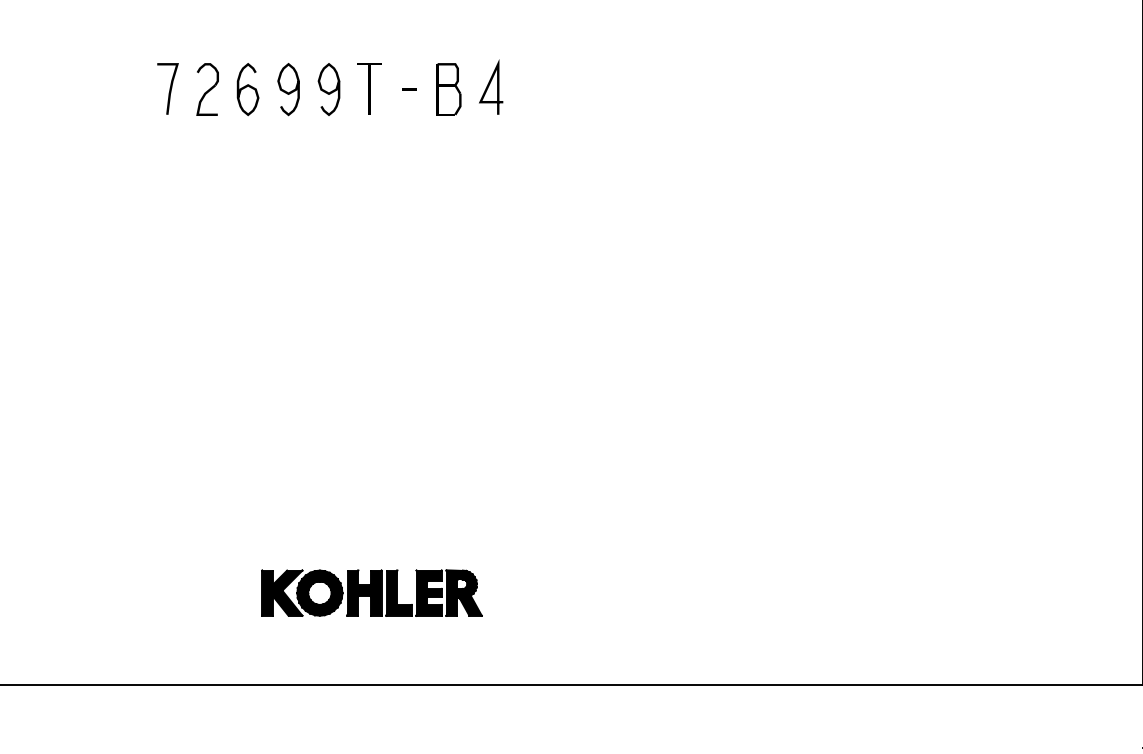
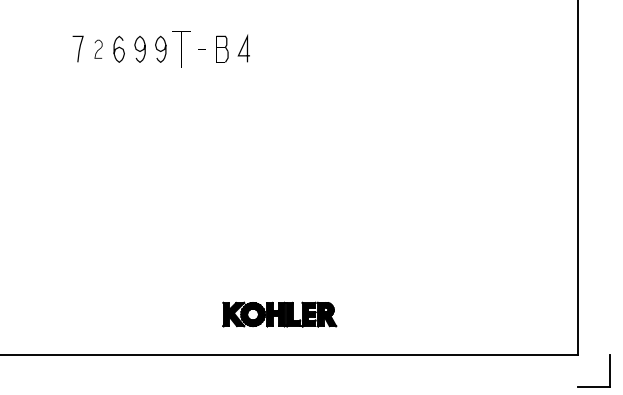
part: (207, 87) -> (98, 48), size x0.7
part: (369, 87) -> (181, 48), size x1.4
part: (371, 593) -> (279, 314), moved

